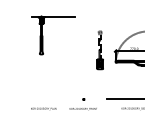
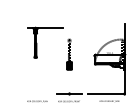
part: (100, 50) -> (69, 54), moved
line: (83, 98) -> (69, 93), added

